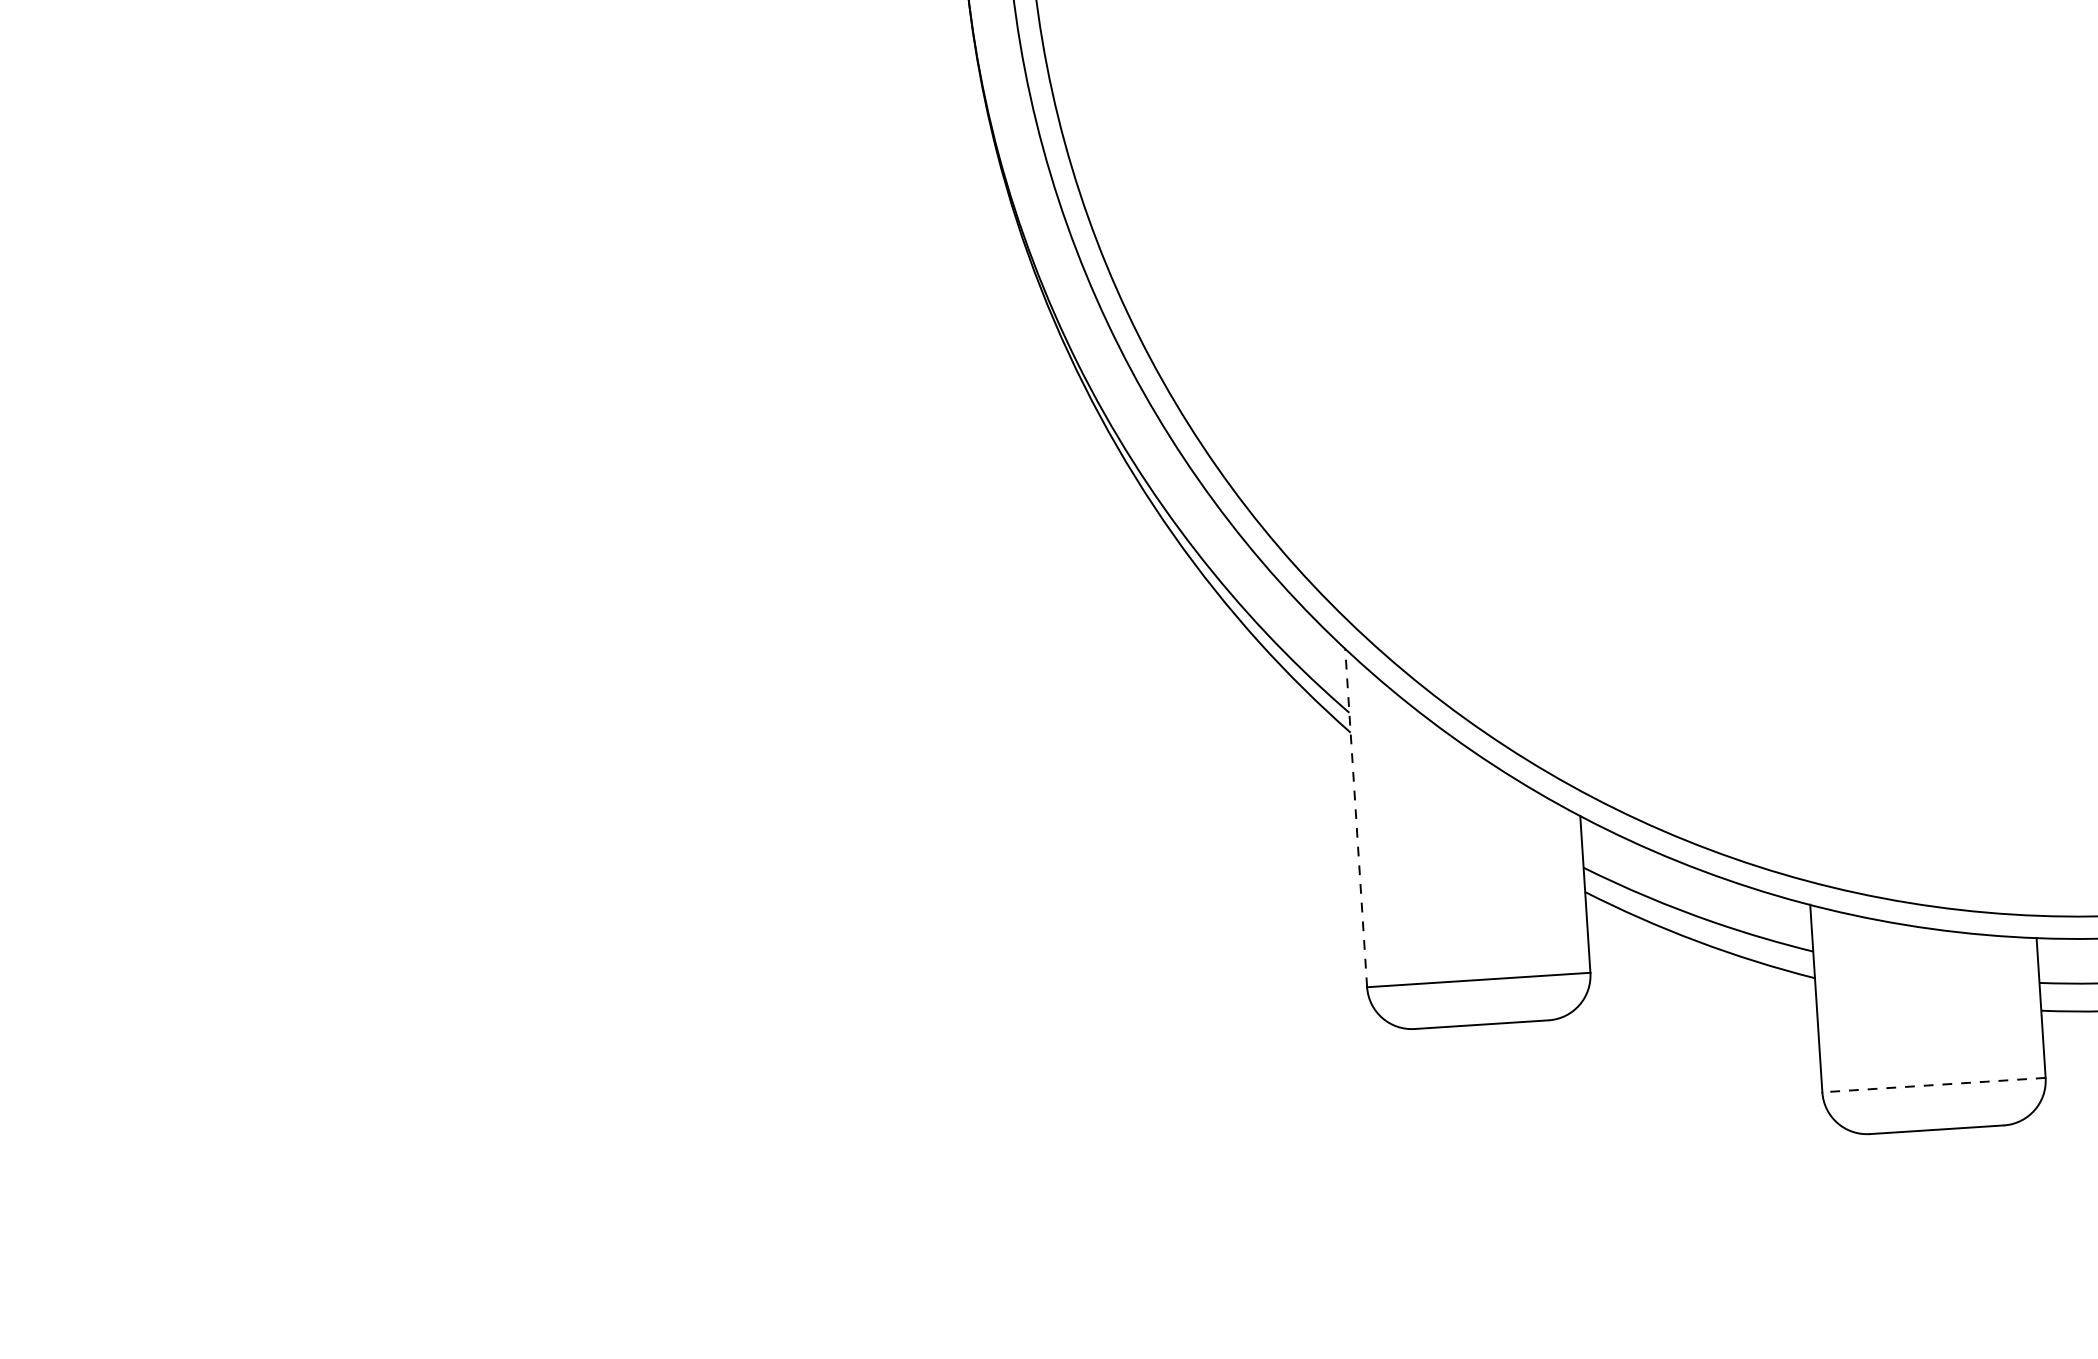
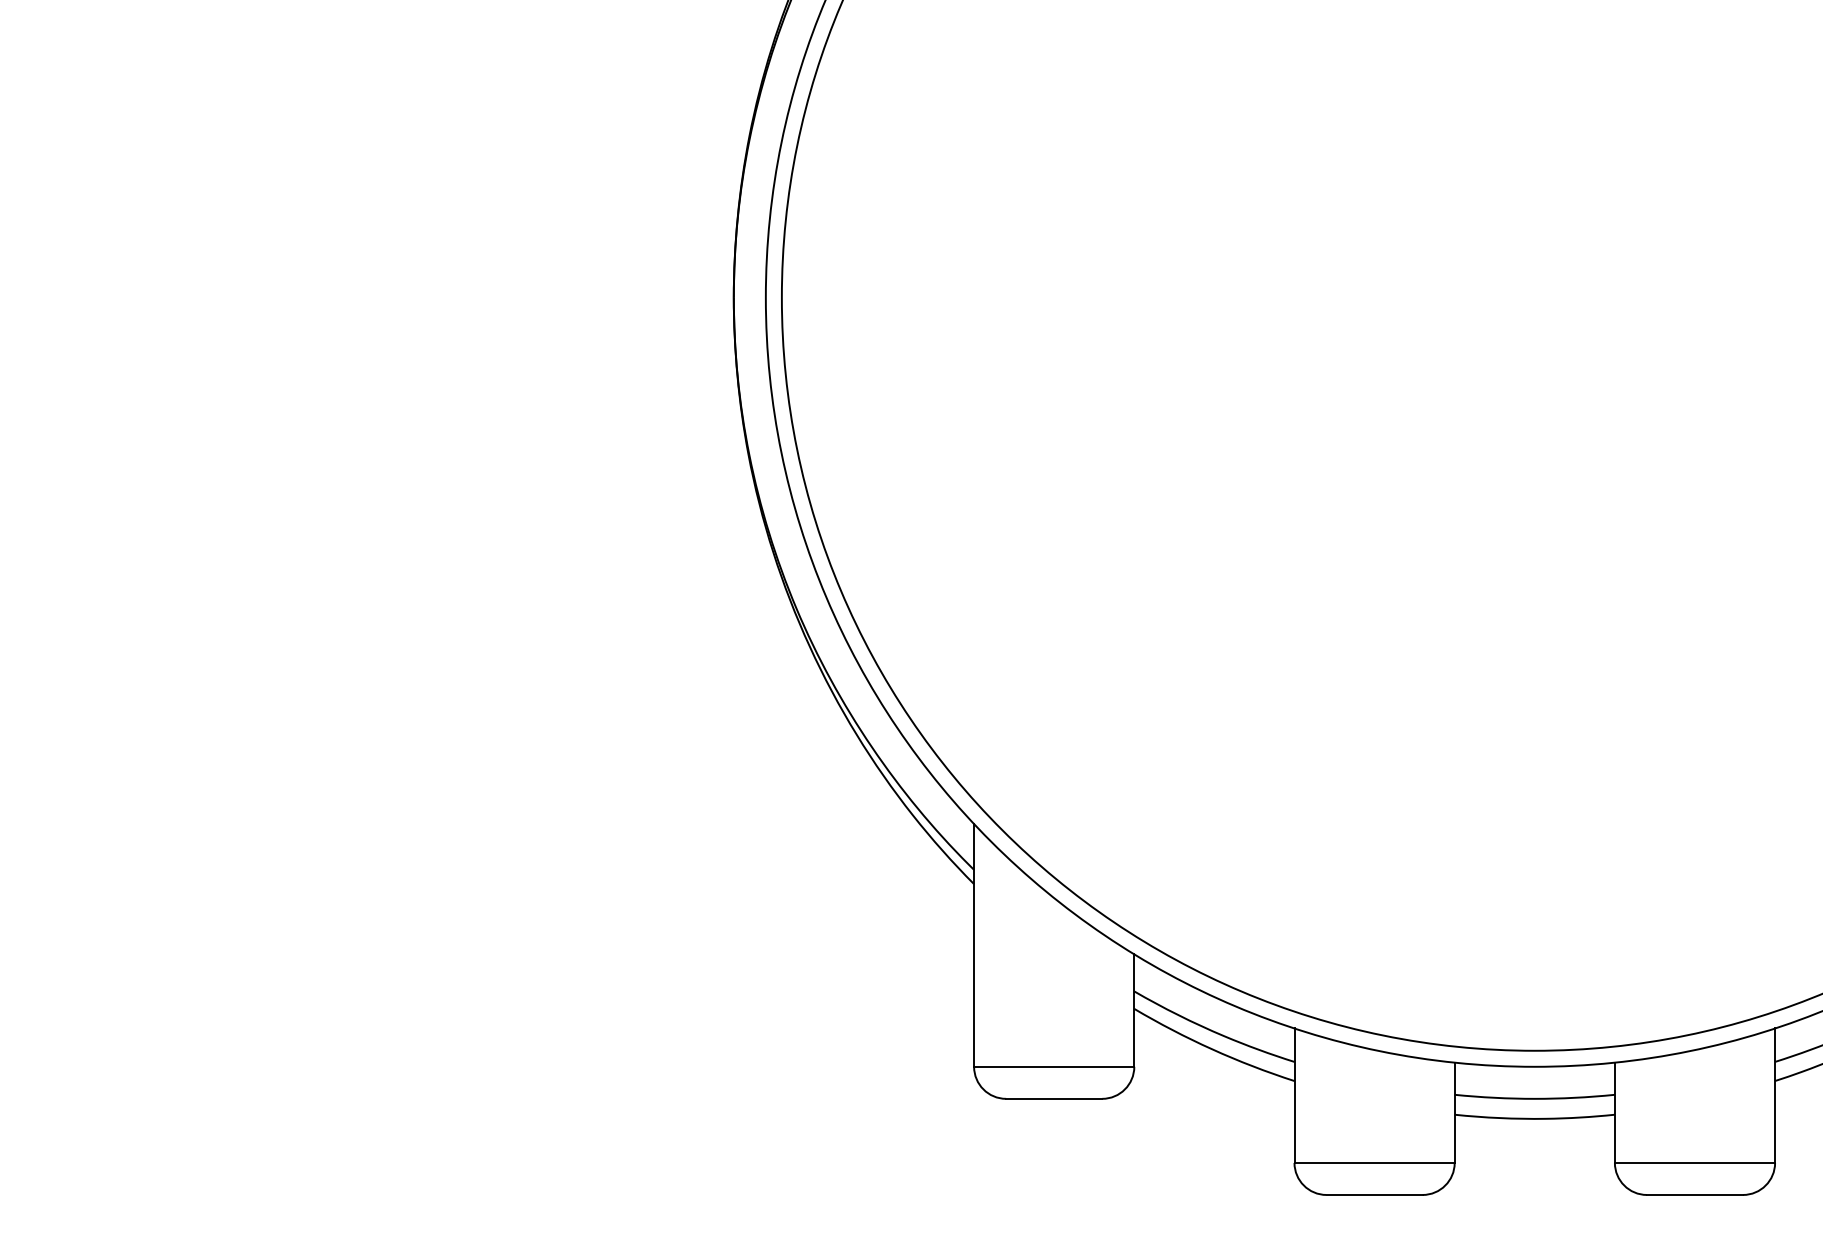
line: (1356, 816) -> (974, 944), dashed -> solid
line: (1933, 1084) -> (1374, 1162), dashed -> solid

